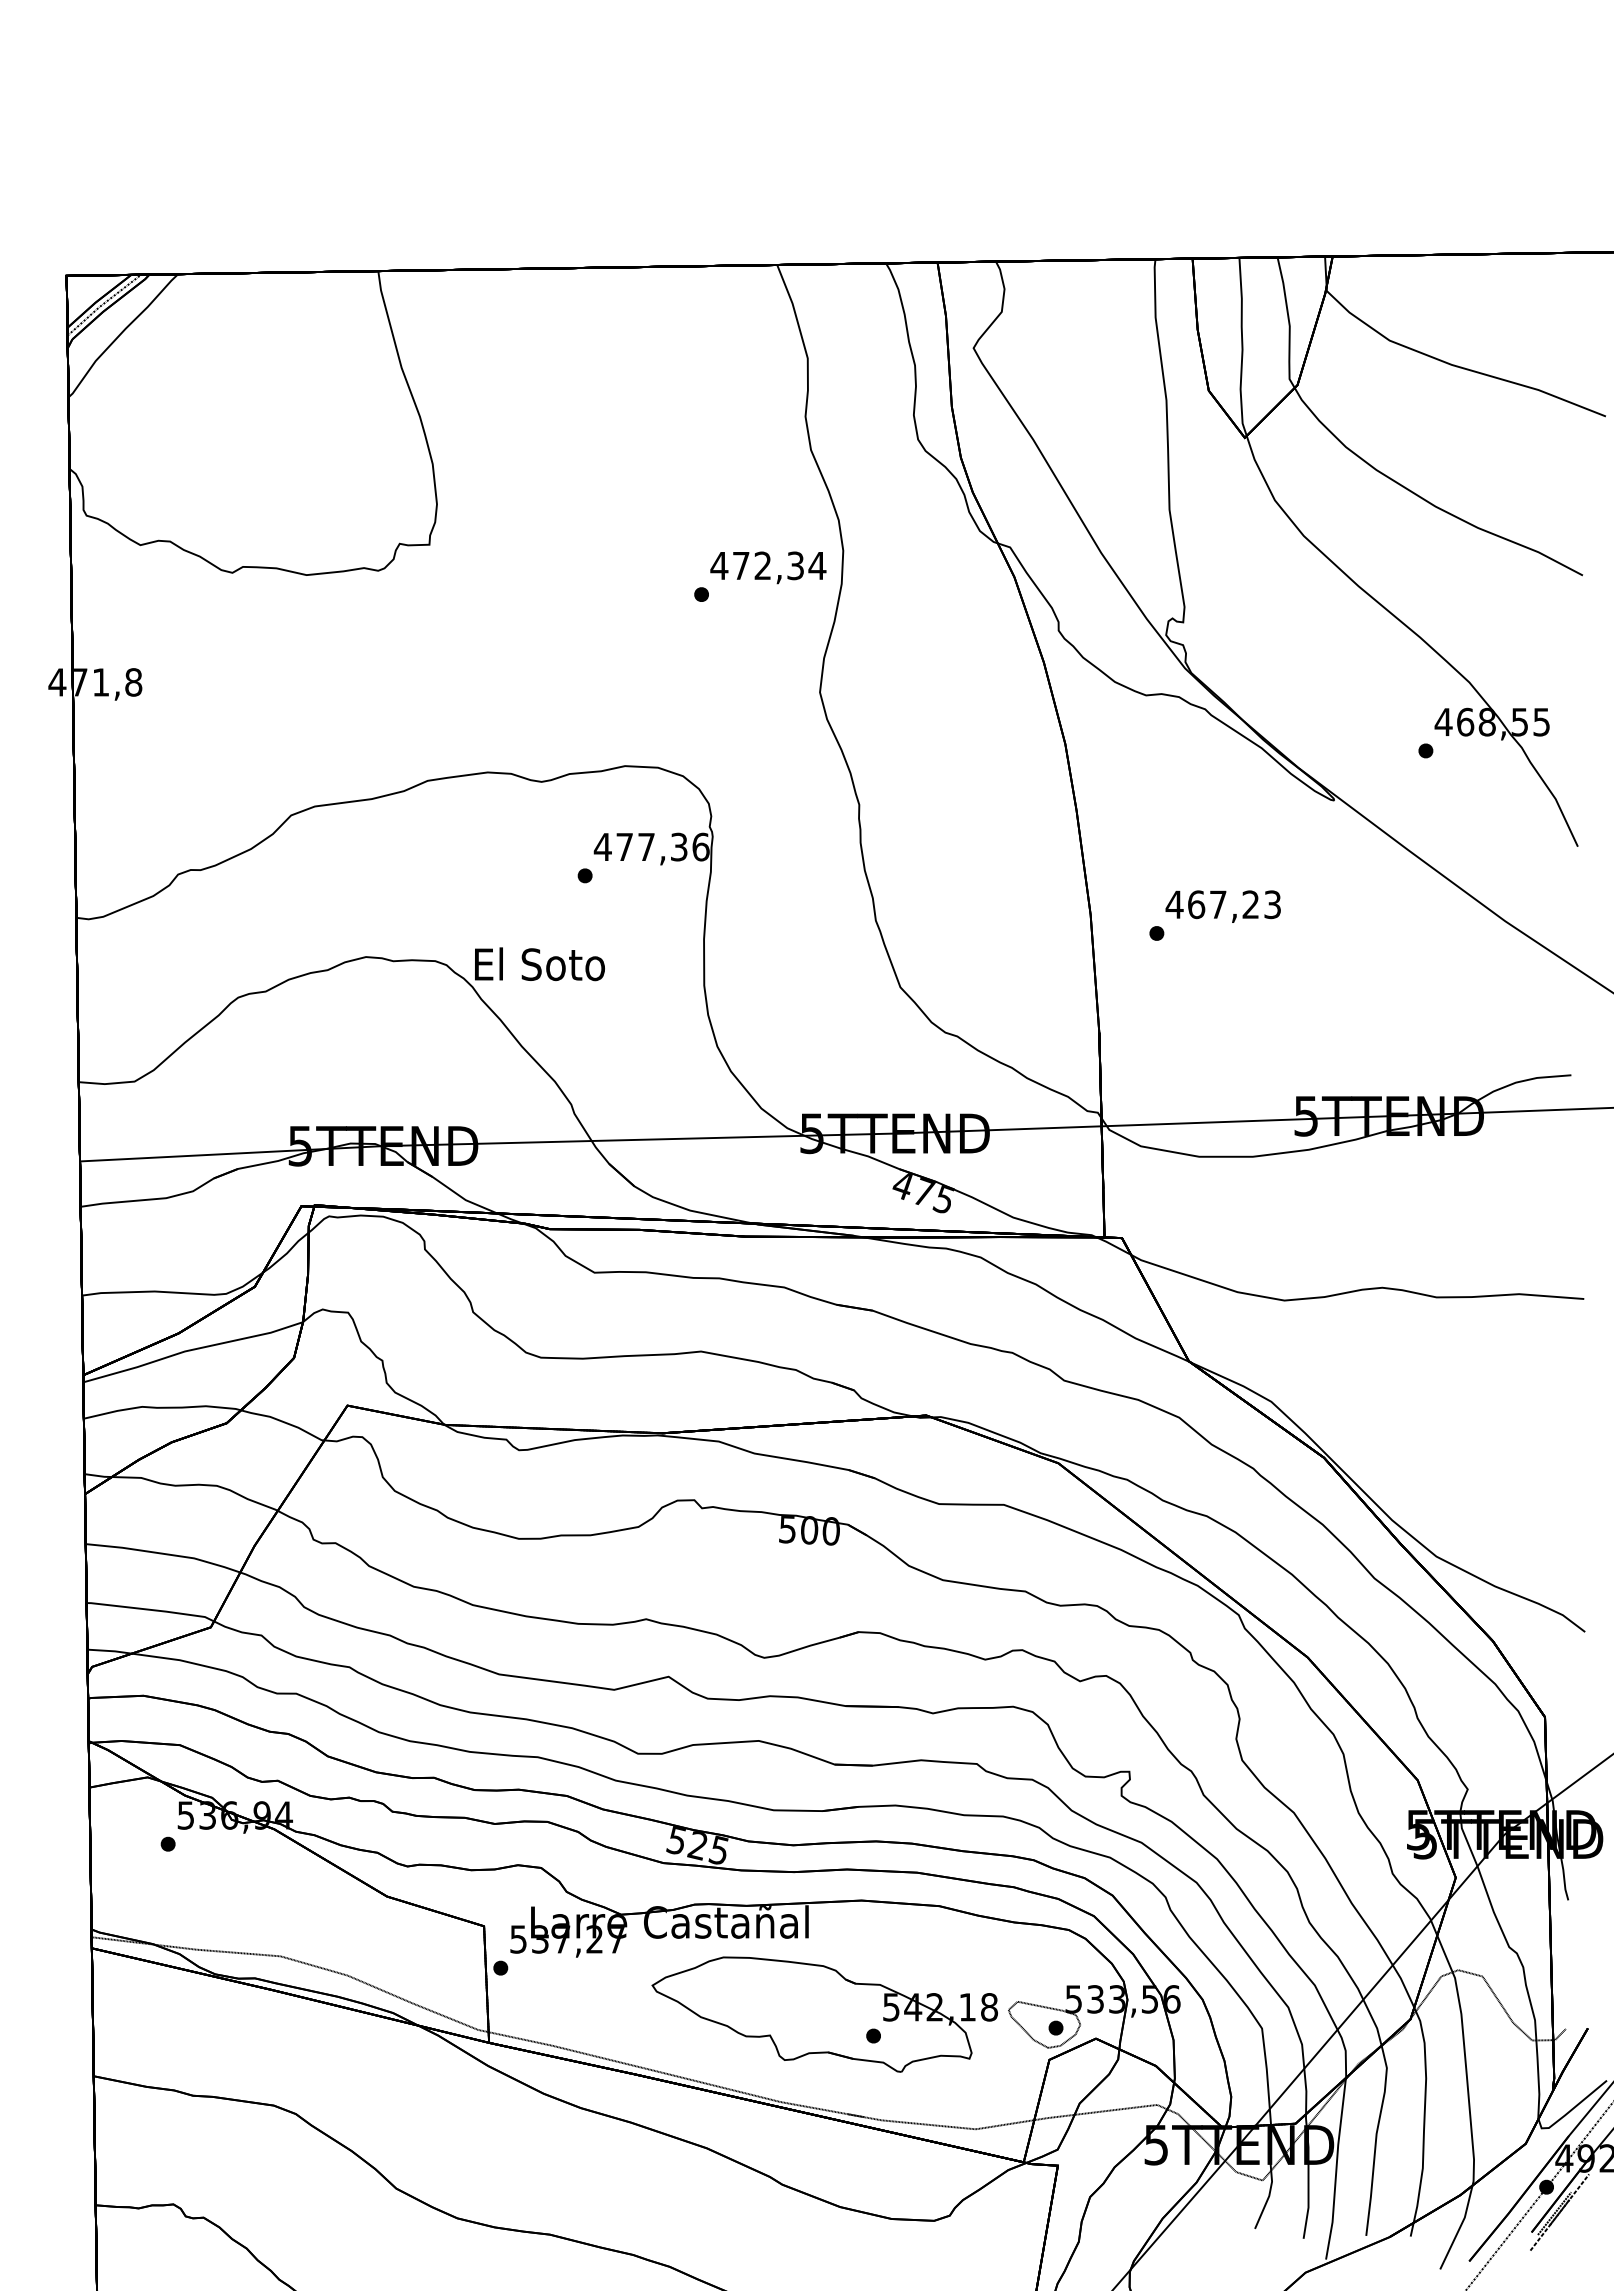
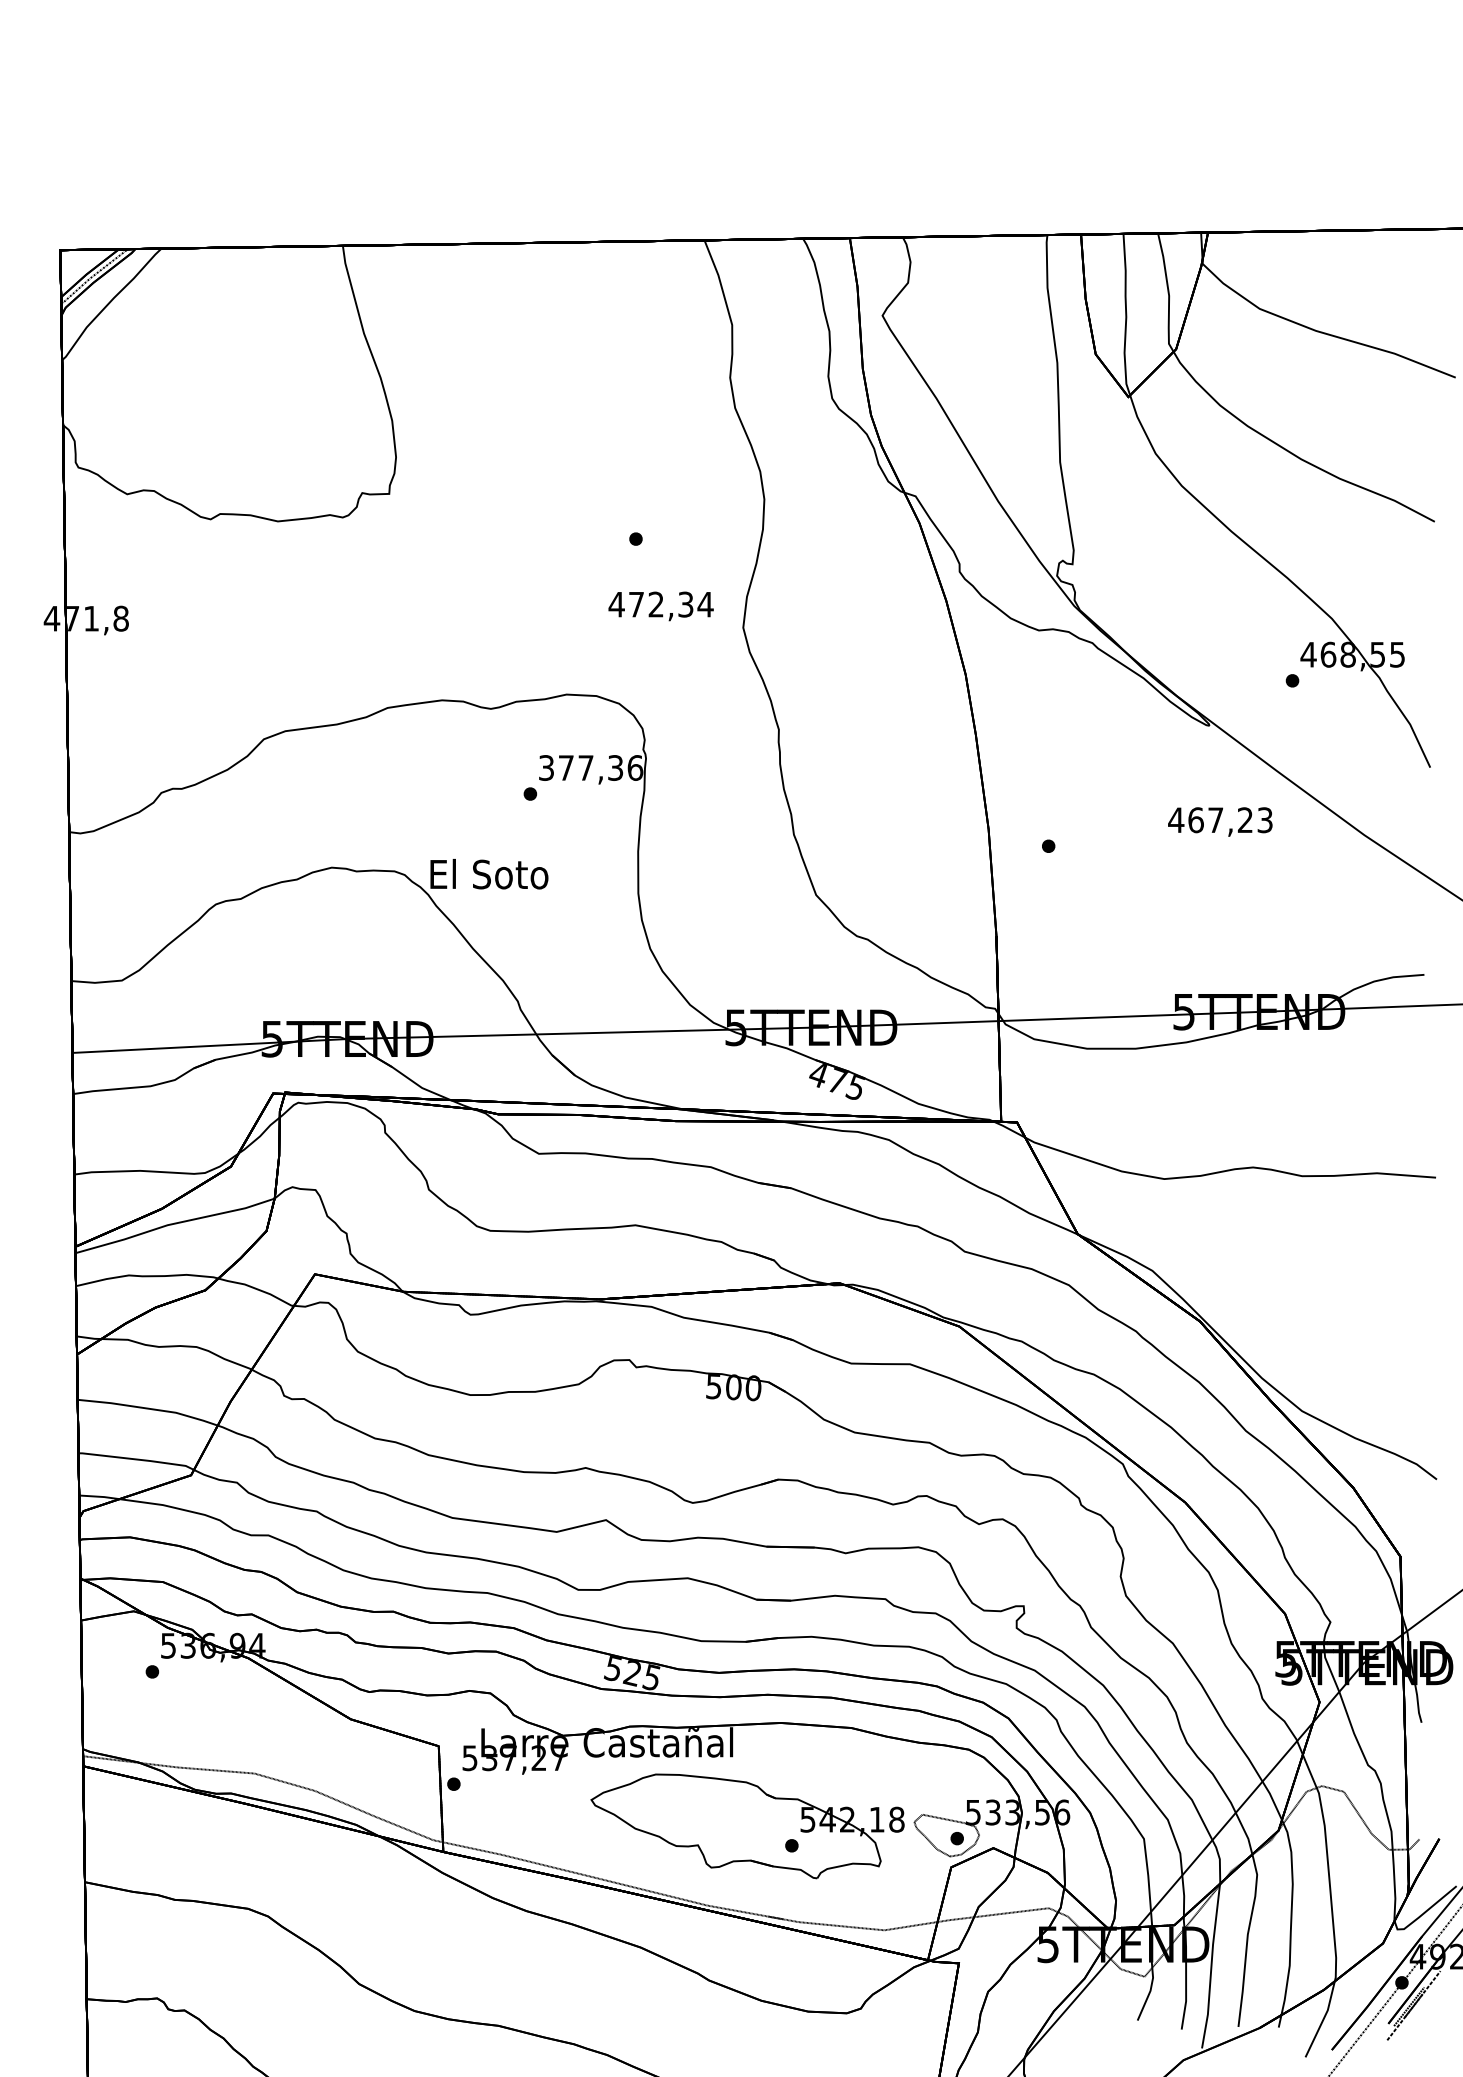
text: (768, 567) -> (661, 606), moved
text: (602, 846) -> (546, 767), 477,36 -> 377,36
text: (1222, 906) -> (1219, 821), moved

